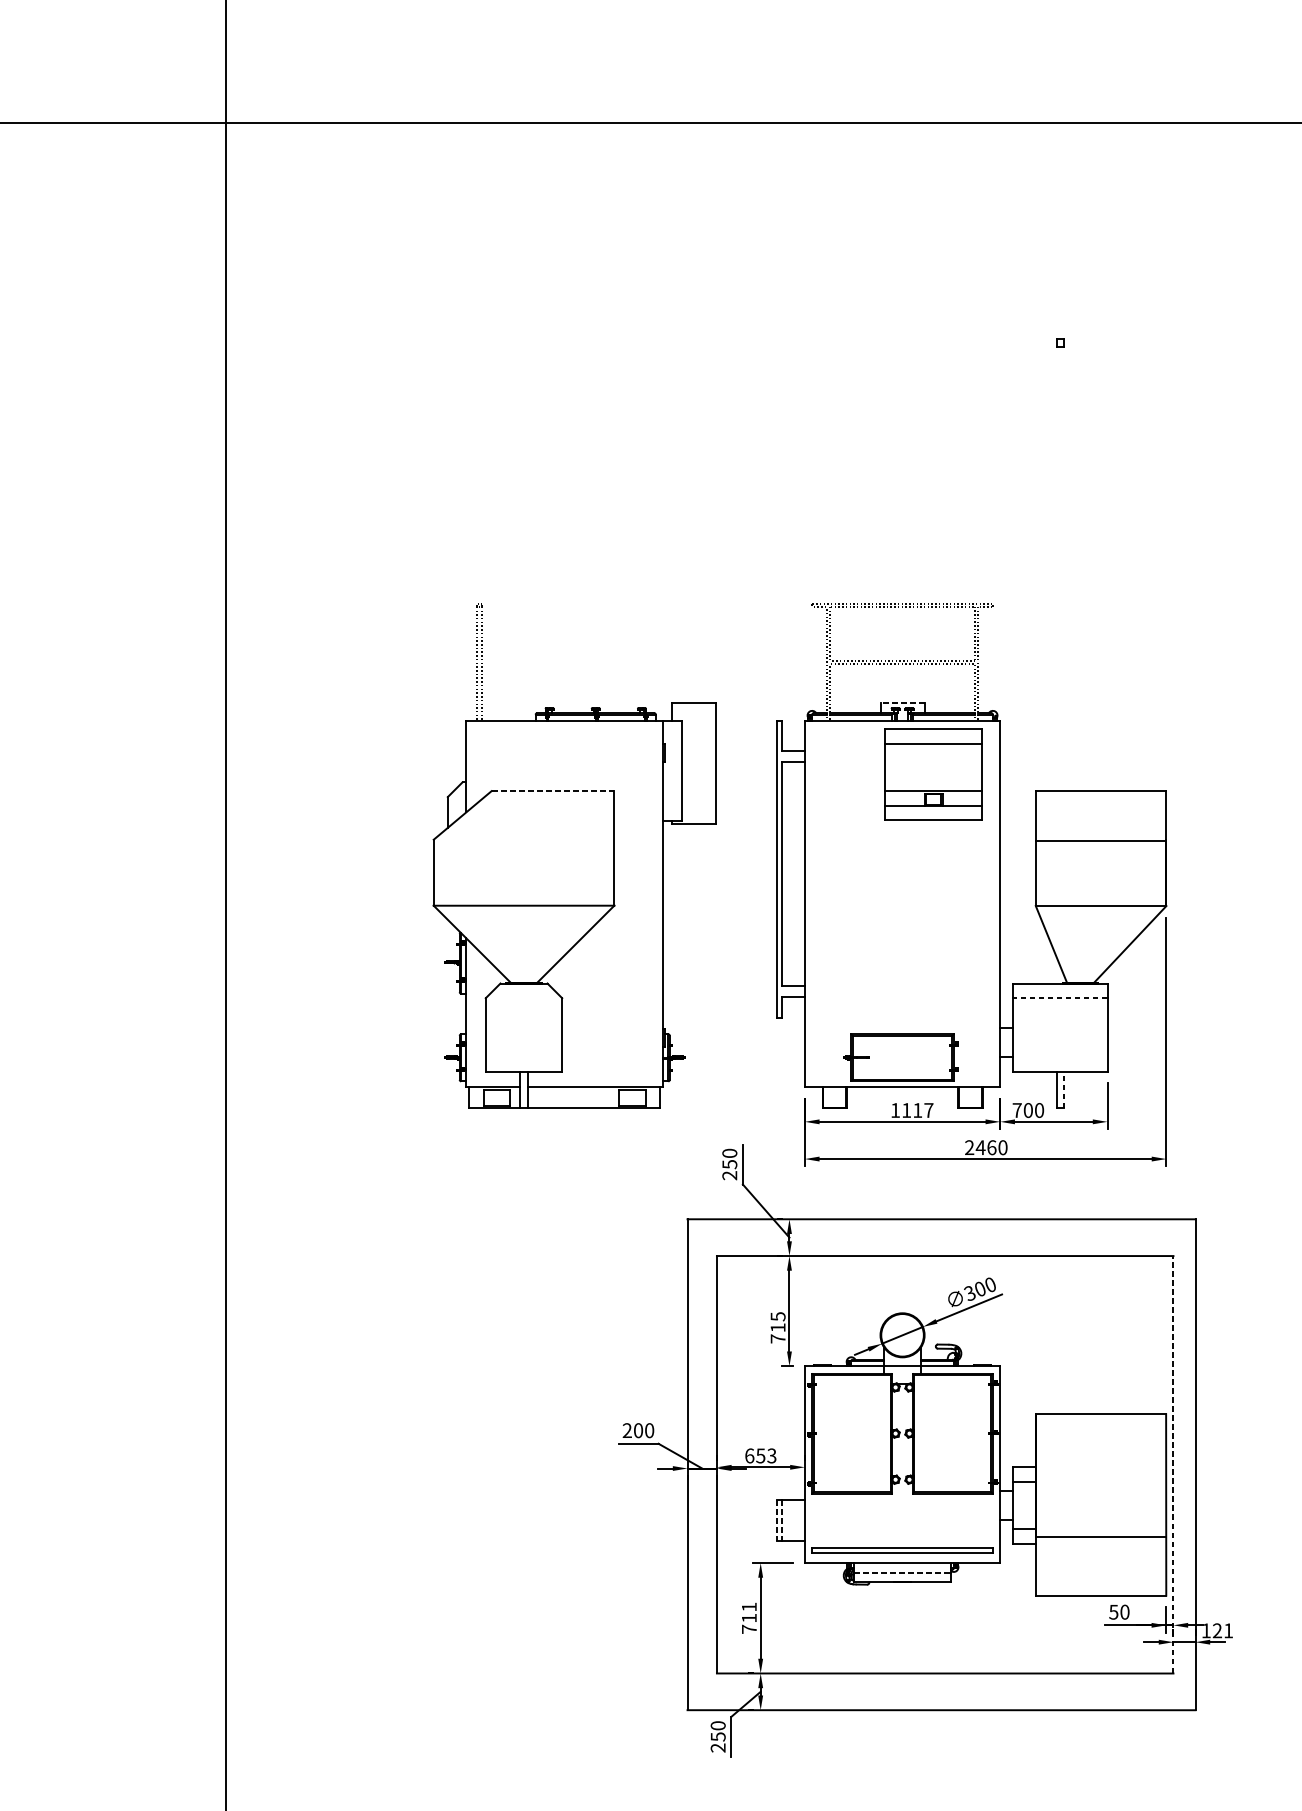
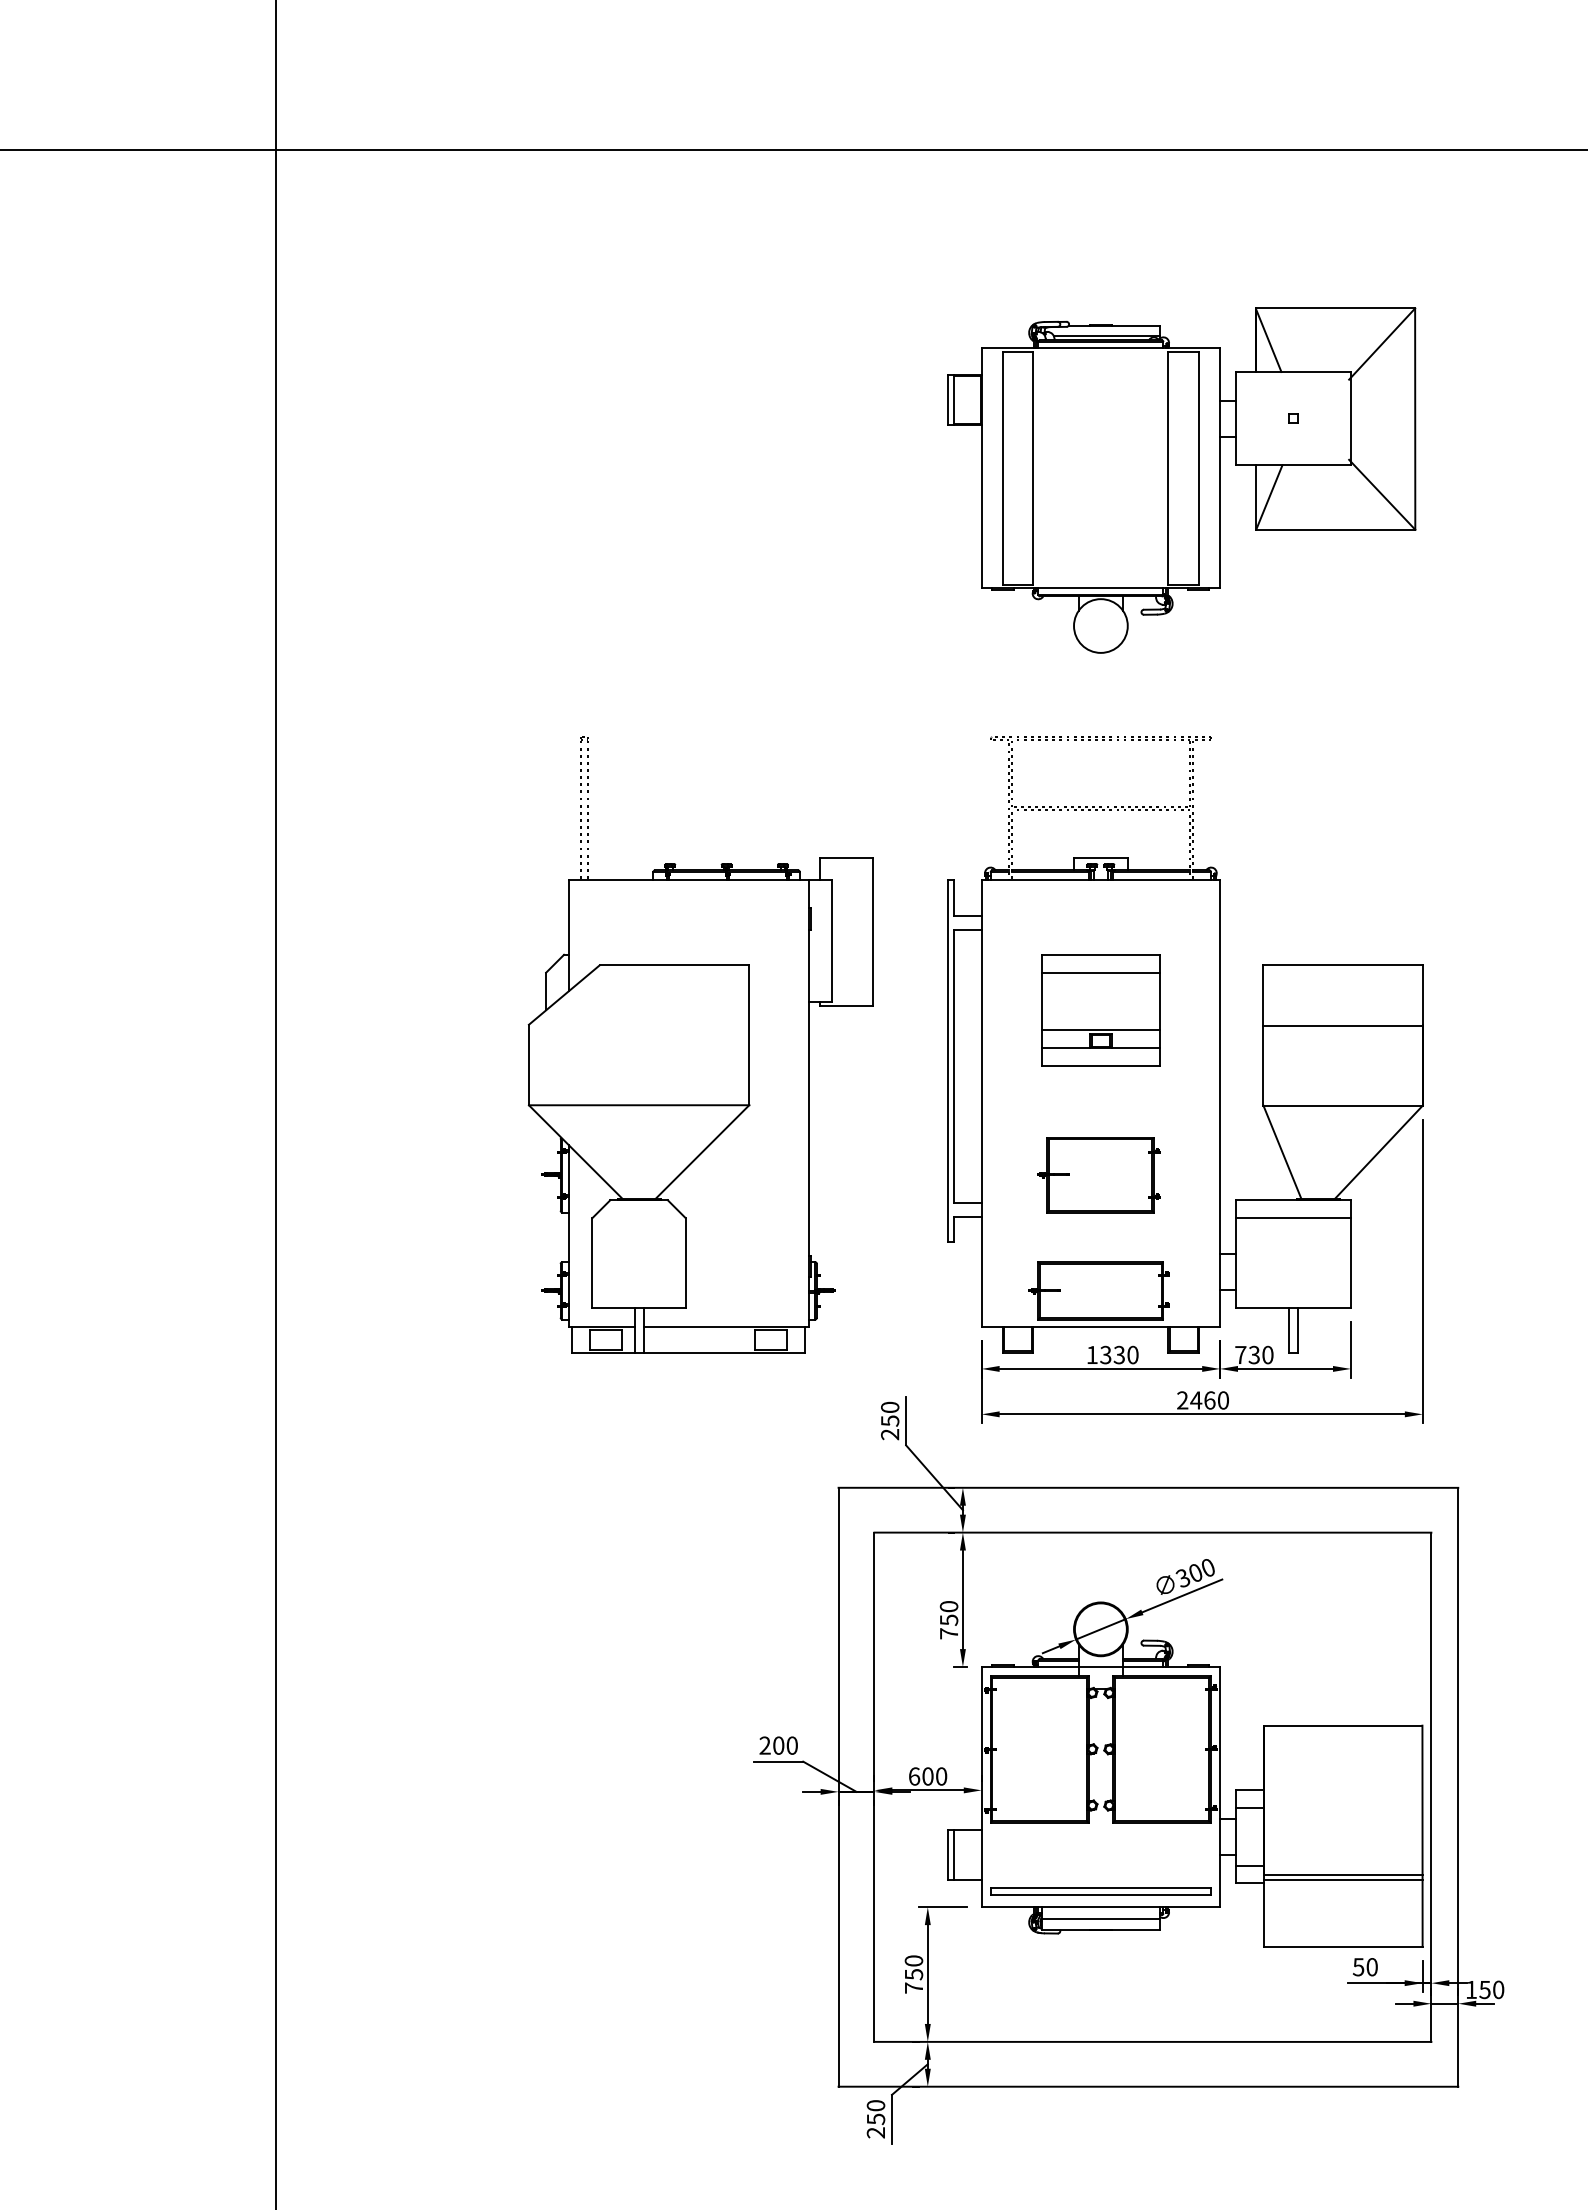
part: (968, 393) -> (1181, 480), added
line: (902, 702) -> (1100, 857), dashed -> solid
part: (933, 774) -> (1100, 1010), moved
line: (553, 791) -> (674, 965), dashed -> solid
part: (900, 963) -> (1098, 1175), added
line: (1060, 998) -> (1293, 1218), dashed -> solid
line: (1064, 1089) -> (1298, 1329), dashed -> solid
text: (917, 1110) -> (1119, 1354), 1117 -> 1330
text: (1027, 1110) -> (1253, 1355), 700 -> 730
text: (777, 1322) -> (948, 1613), 715 -> 750
text: (766, 1455) -> (934, 1776), 653 -> 600
line: (1173, 1464) -> (1431, 1787), dashed -> solid
line: (776, 1520) -> (947, 1855), dashed -> solid
line: (781, 1520) -> (953, 1855), dashed -> solid
line: (1100, 1541) -> (1342, 1880), added
line: (903, 1573) -> (1101, 1919), dashed -> solid
text: (748, 1612) -> (913, 1967), 711 -> 750
text: (1222, 1630) -> (1491, 1989), 121 -> 150

